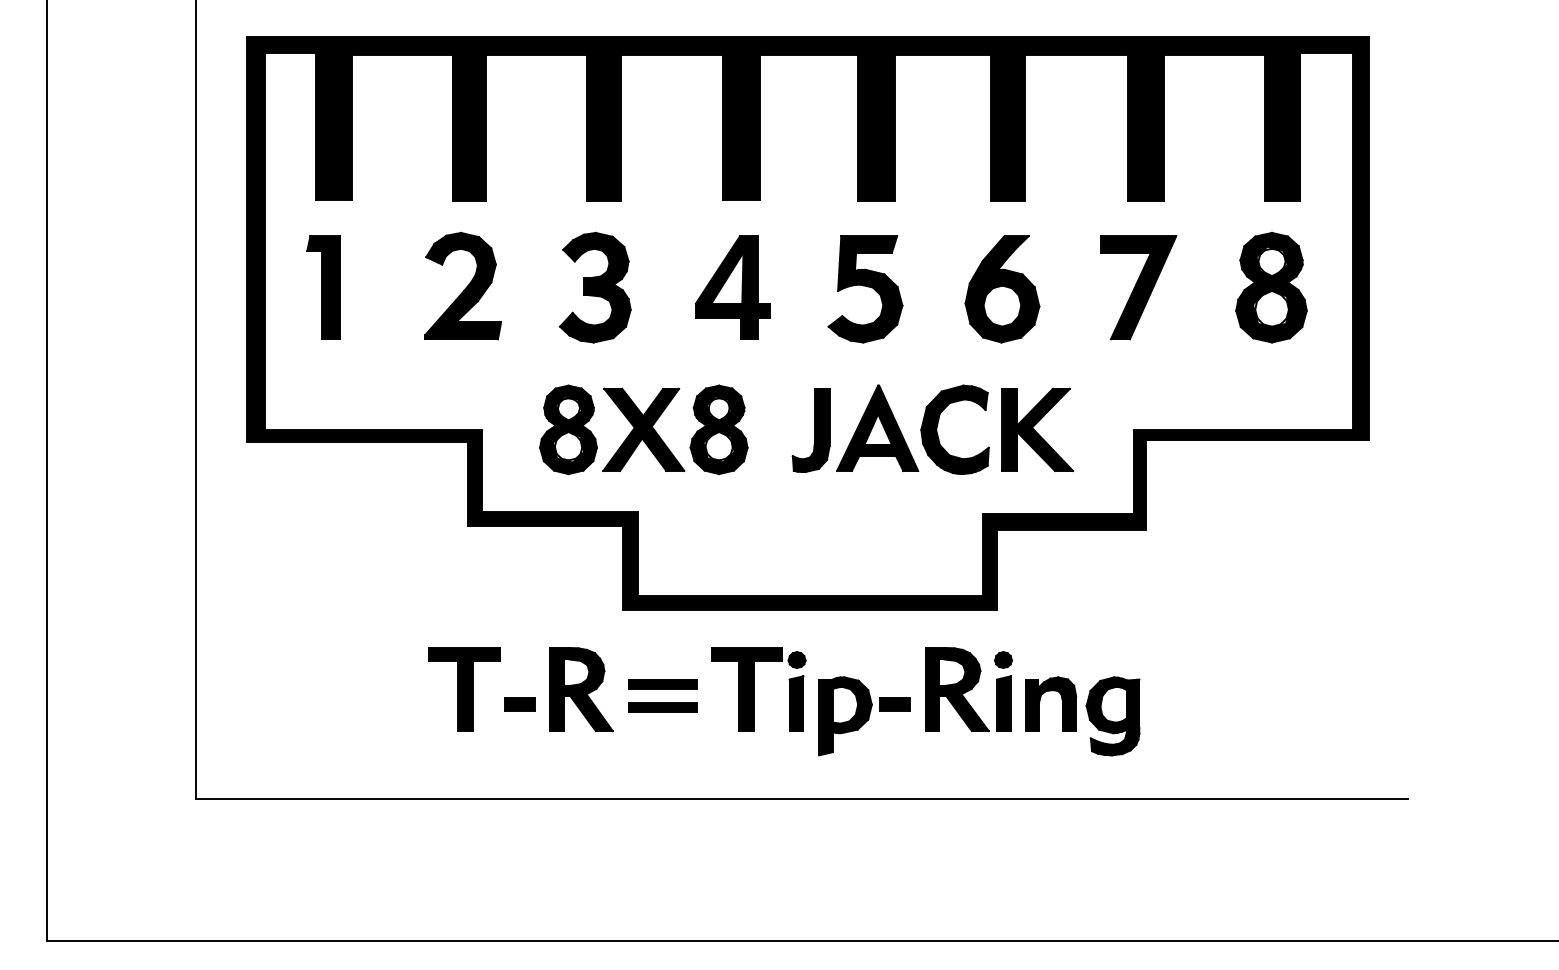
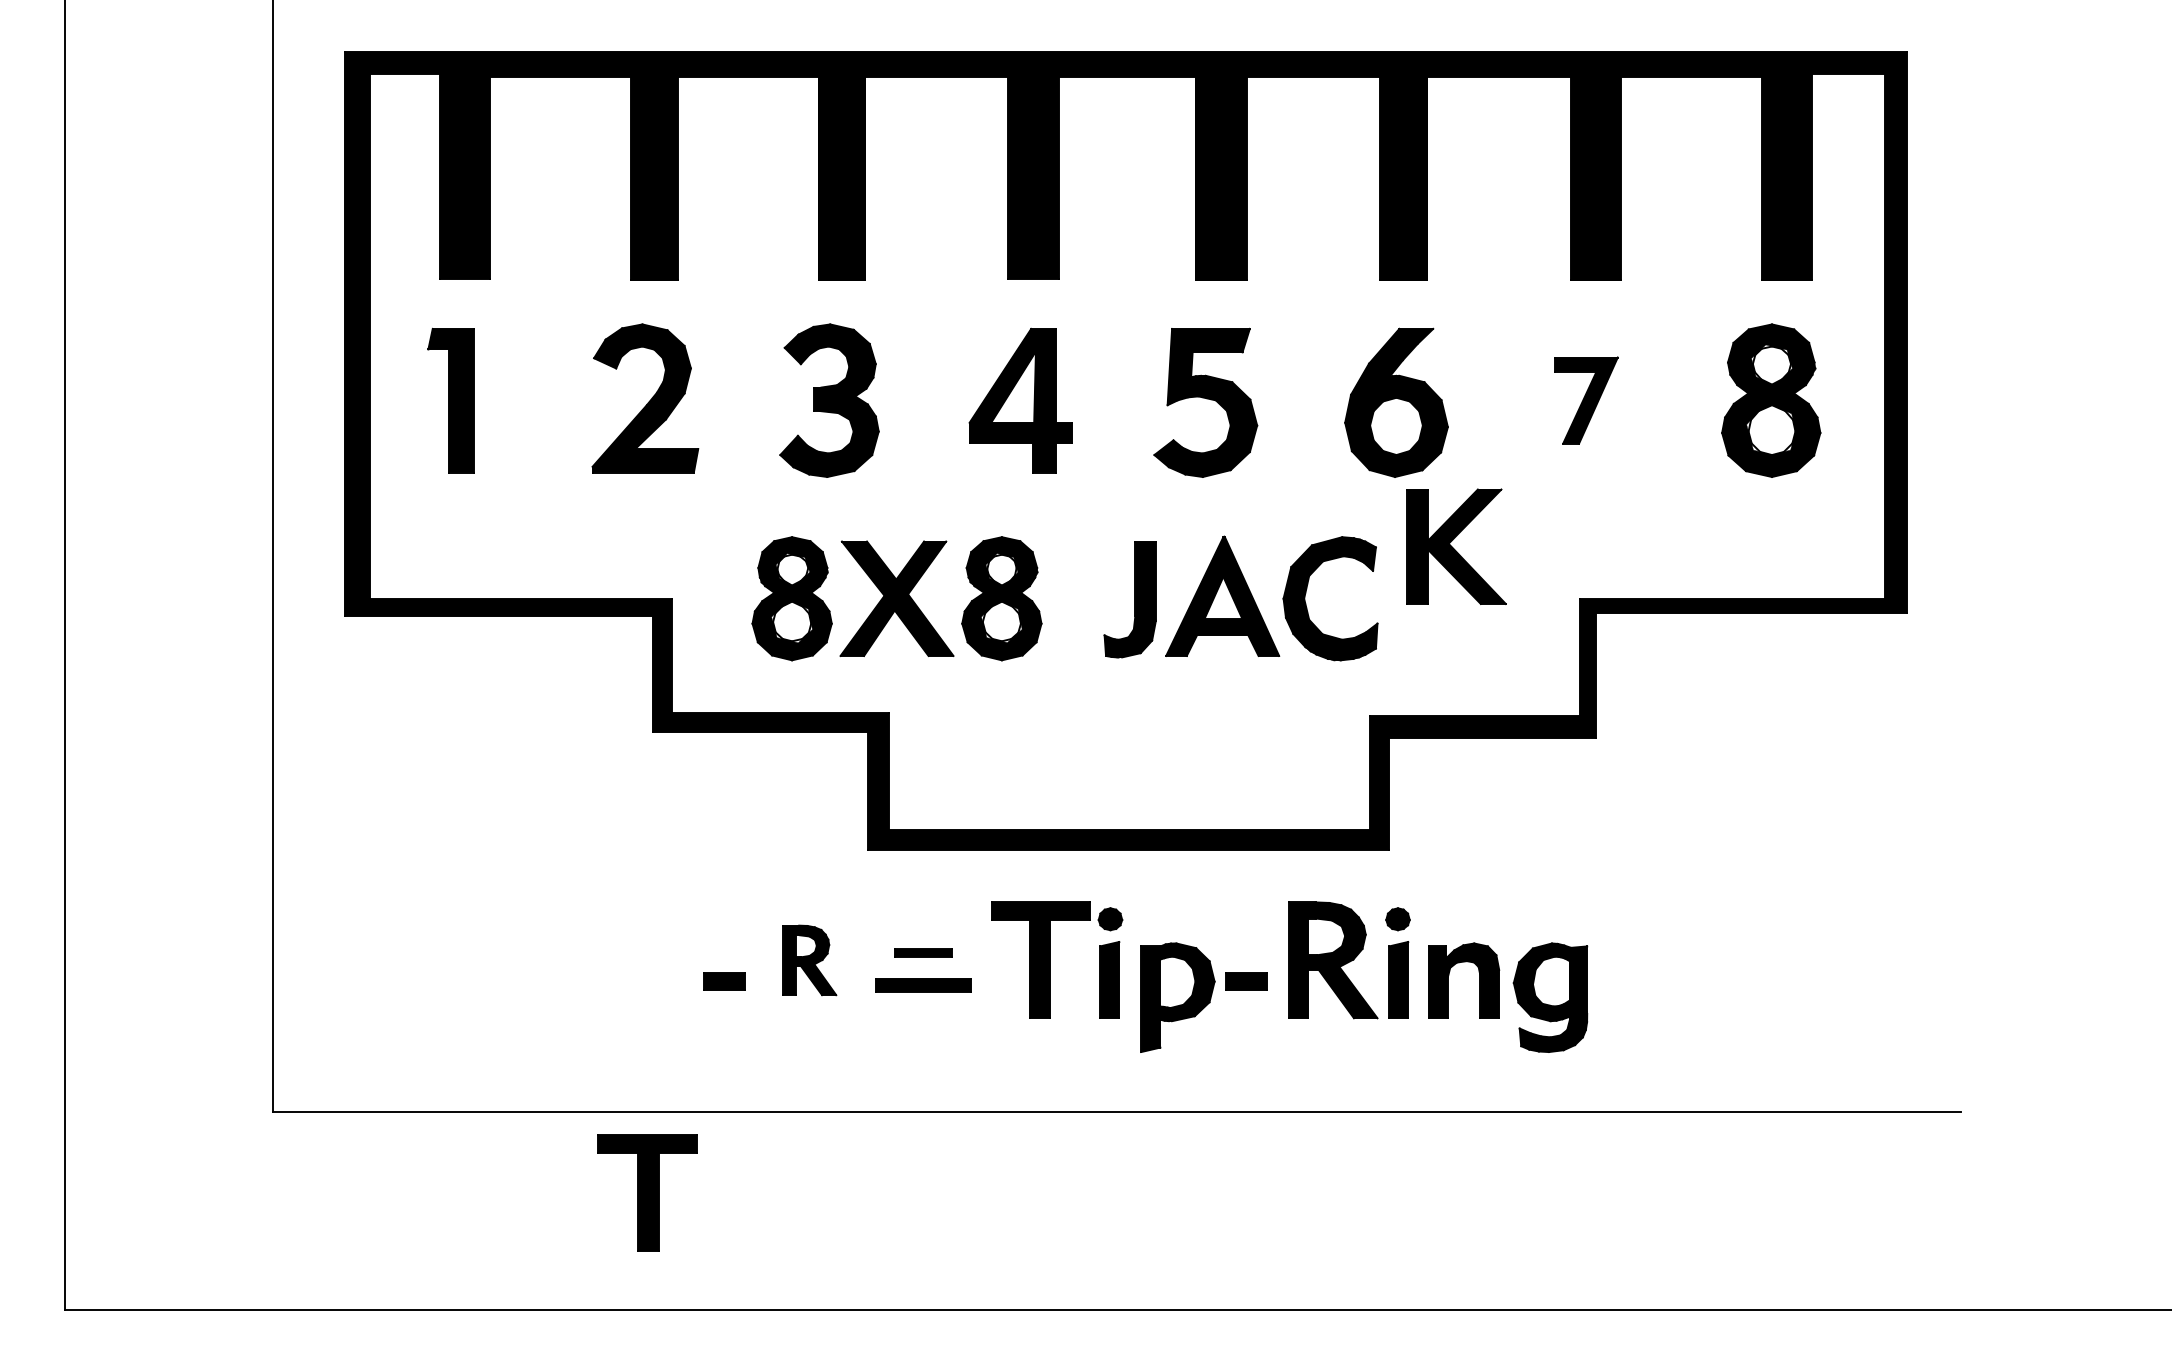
part: (1138, 287) -> (1586, 400), size x0.6
part: (1037, 429) -> (1456, 546), moved
part: (662, 683) -> (923, 952), size x0.6
part: (464, 688) -> (647, 1192), moved
part: (580, 689) -> (809, 960), size x0.6

